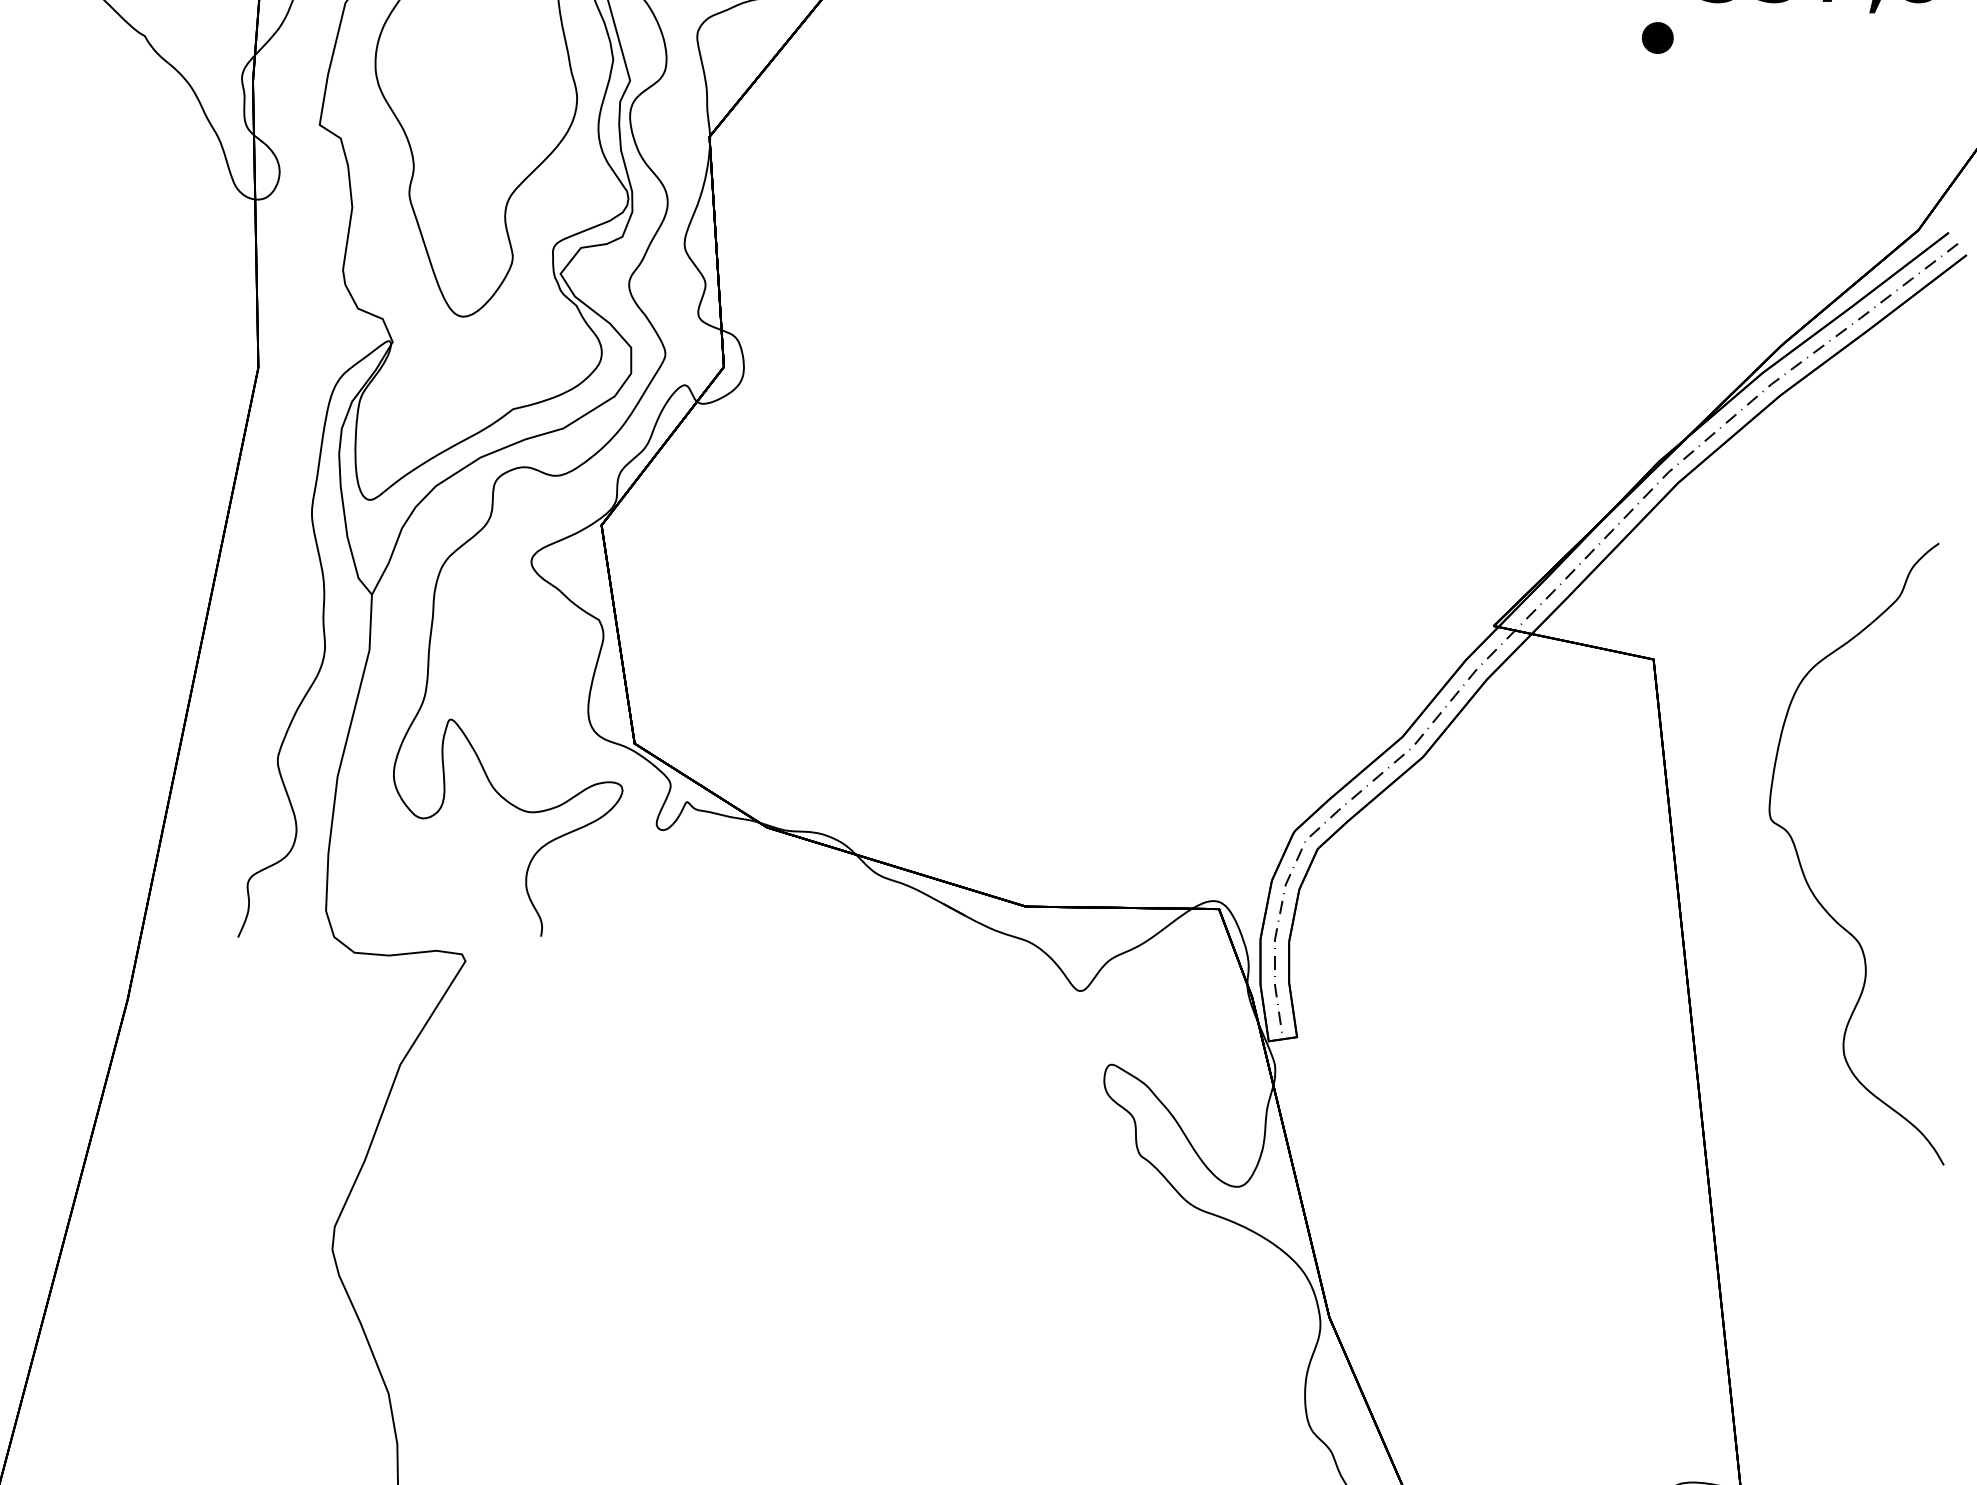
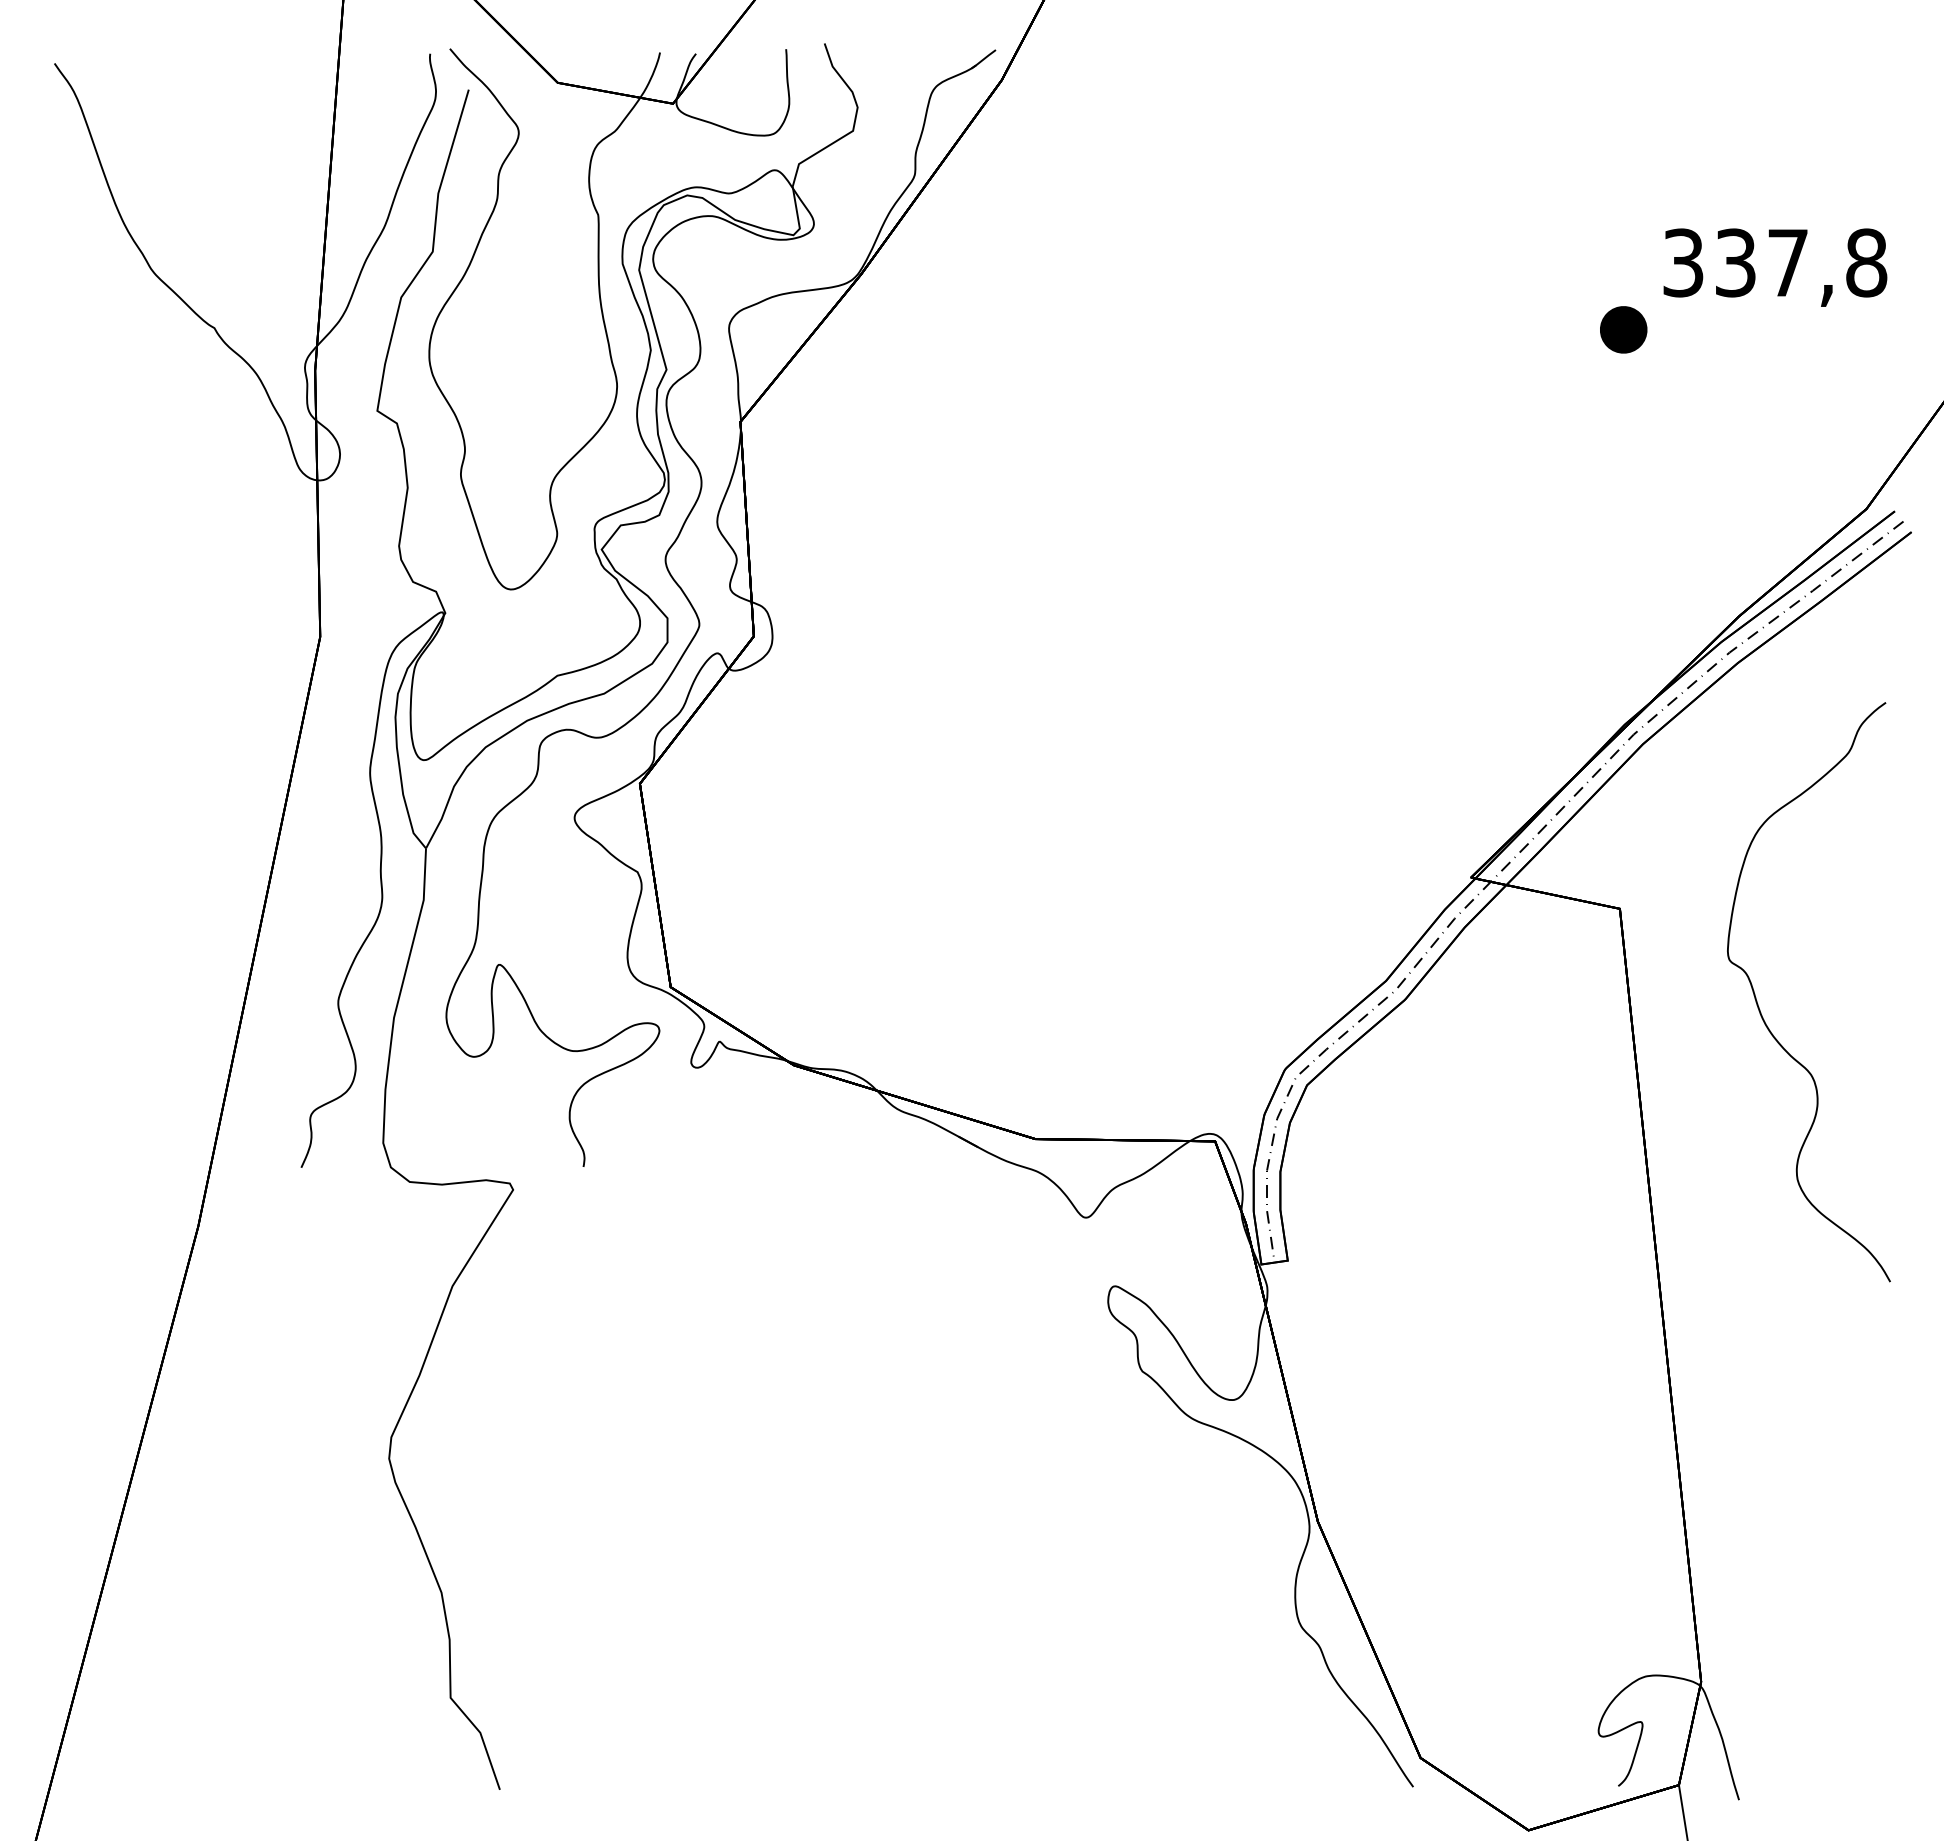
part: (1657, 37) -> (1623, 329), size x1.6
curve: (1804, 872) -> (1760, 1009), moved

